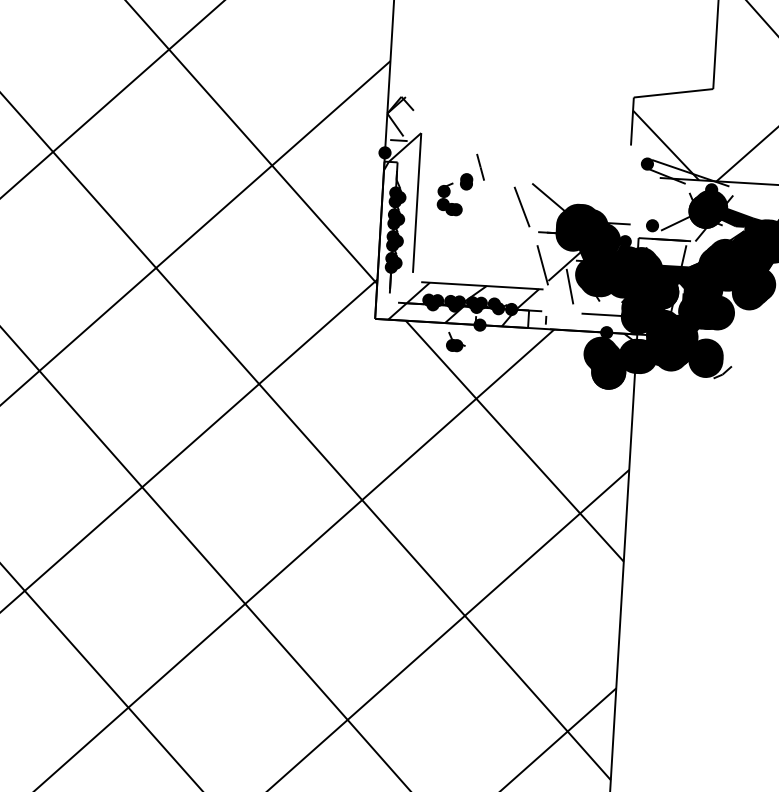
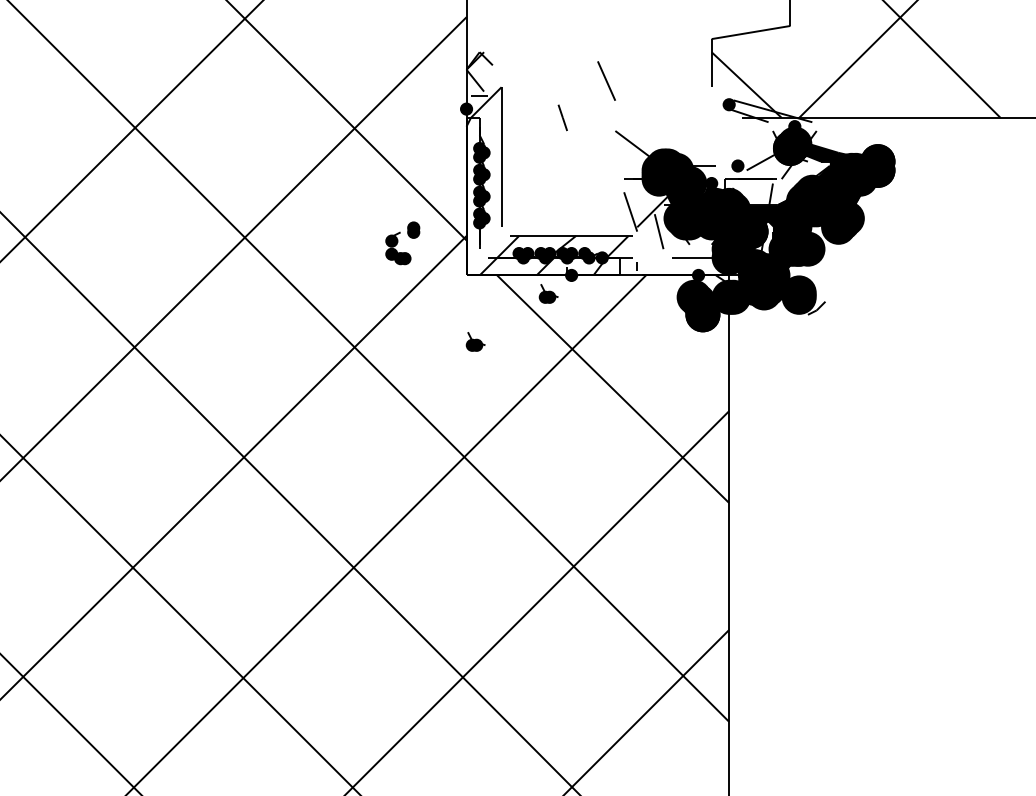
part: (454, 194) -> (402, 243), moved
line: (522, 206) -> (606, 80), moved
part: (380, 385) -> (475, 341), added

